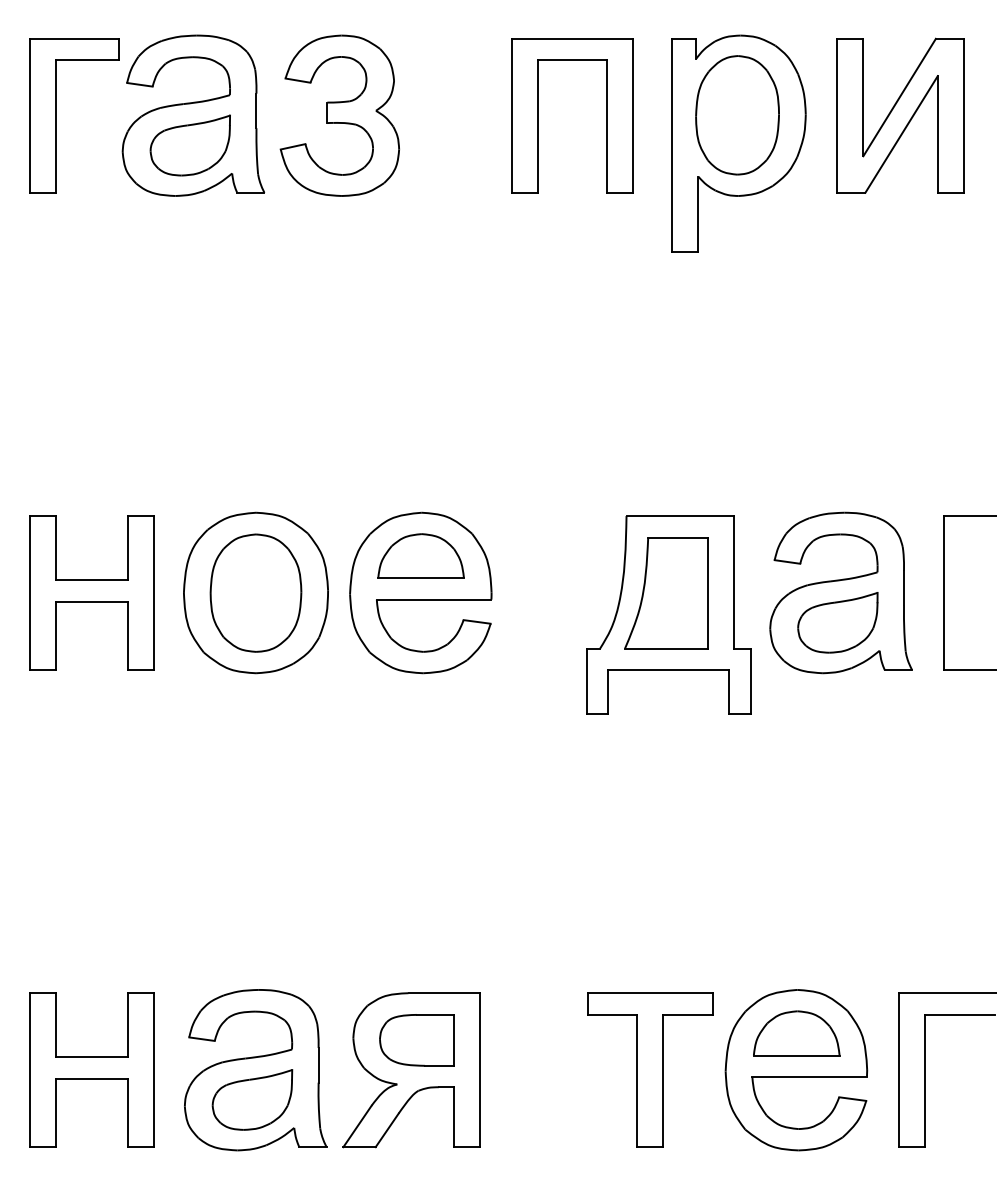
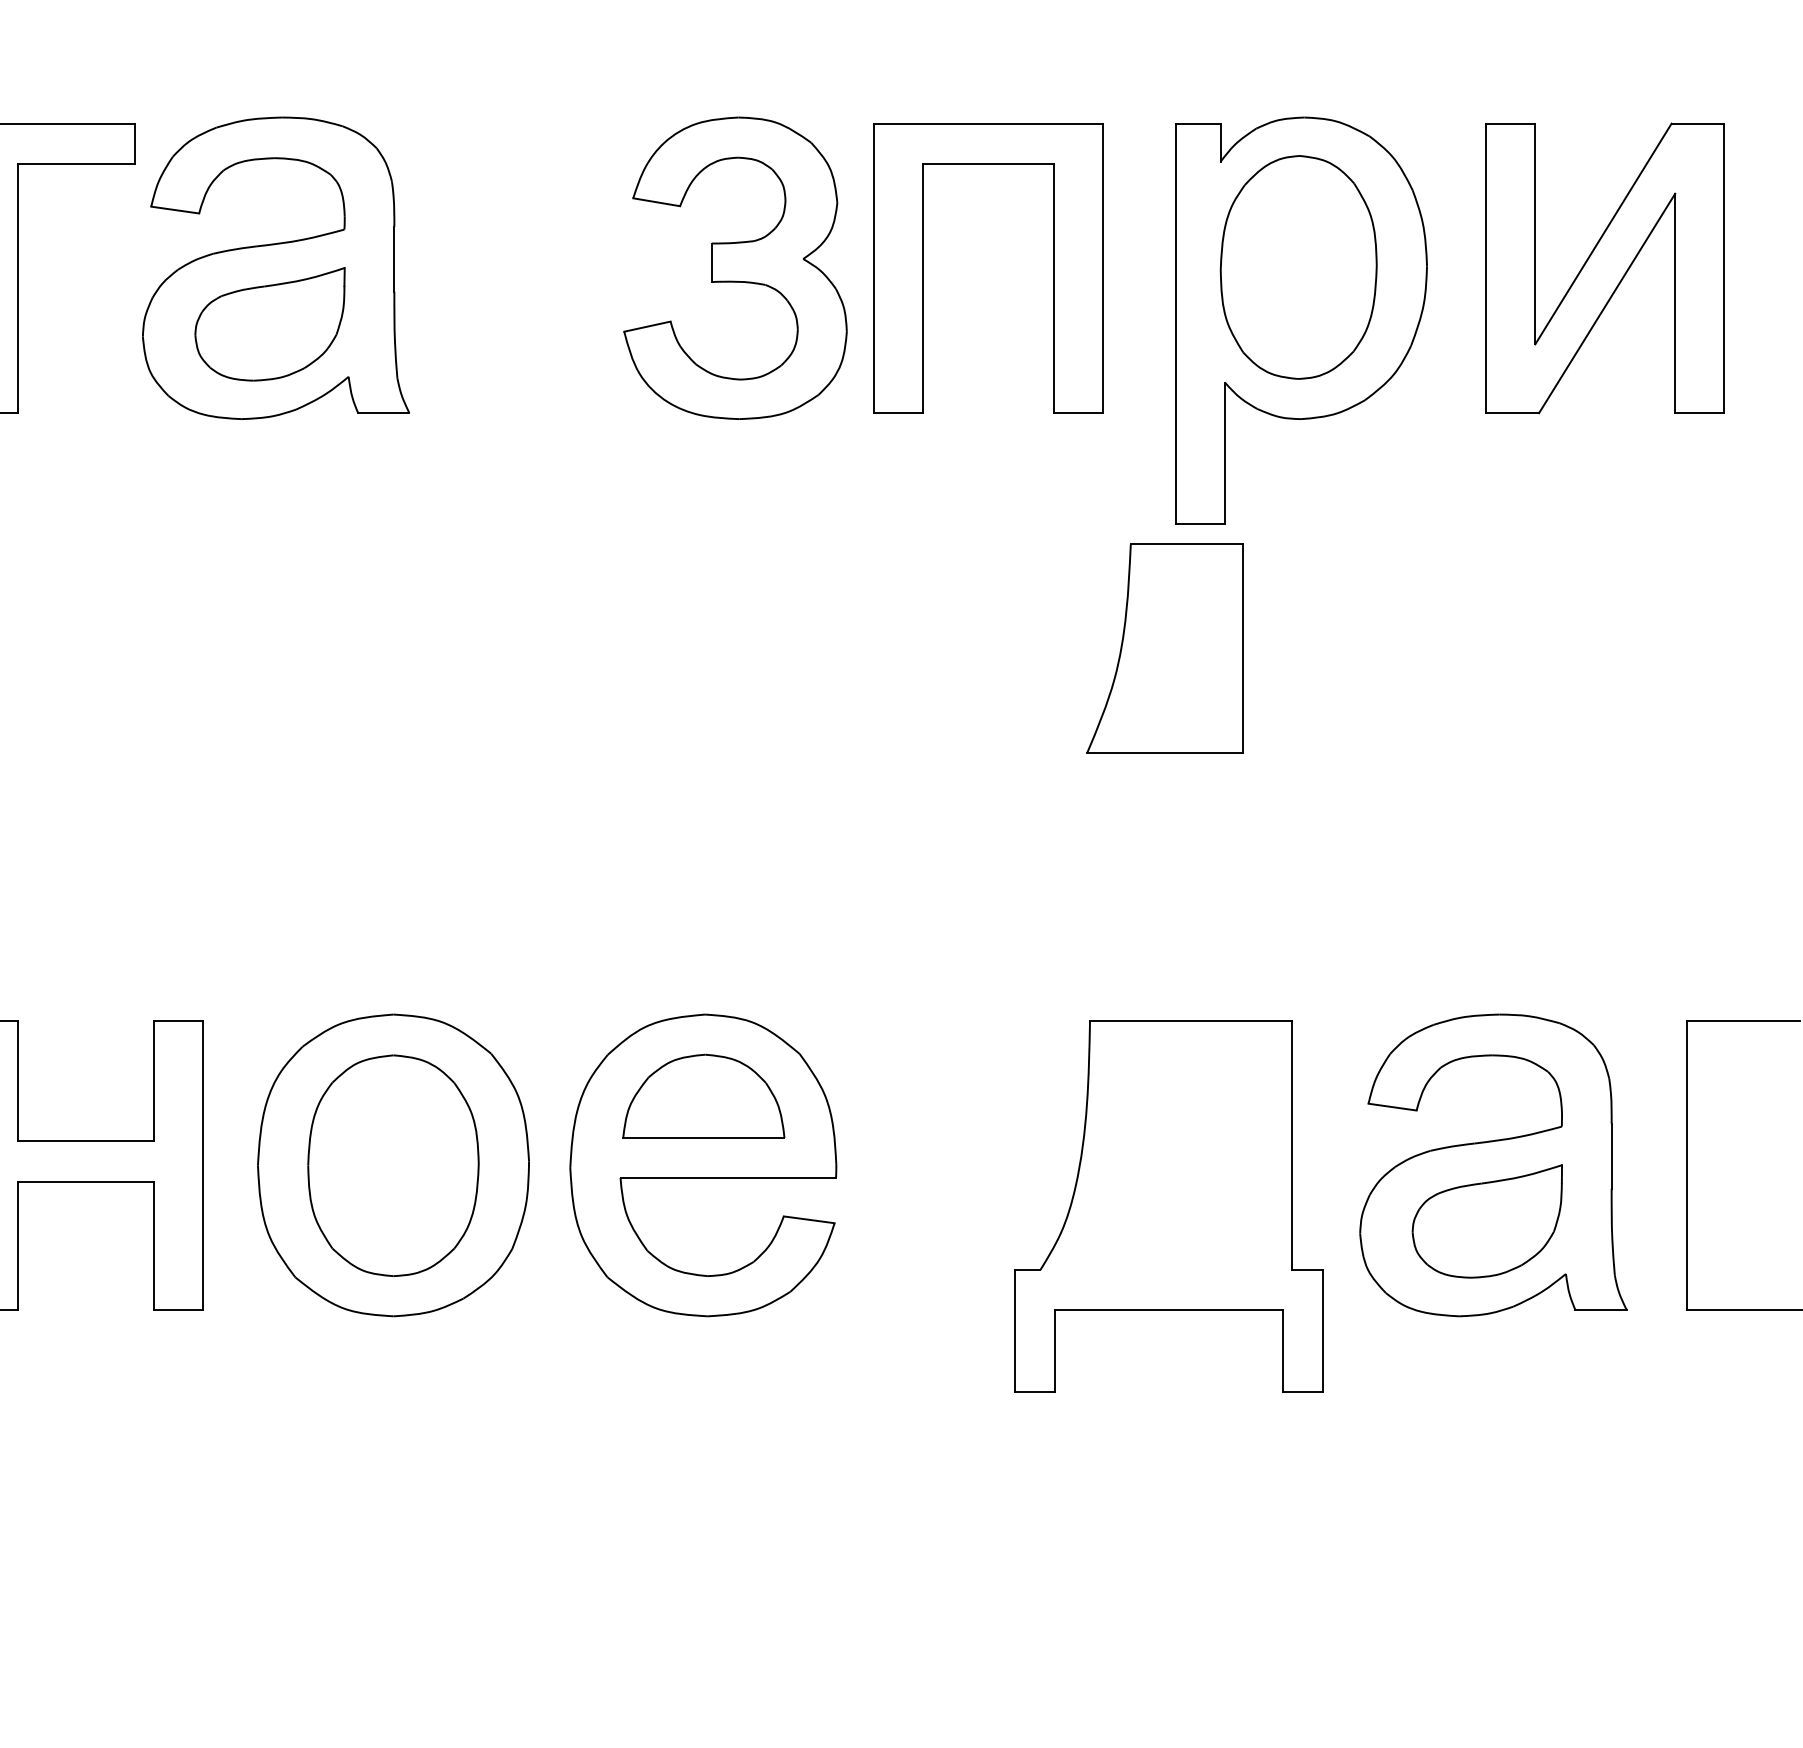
part: (339, 115) -> (734, 267), moved
part: (666, 593) -> (1165, 649), moved

